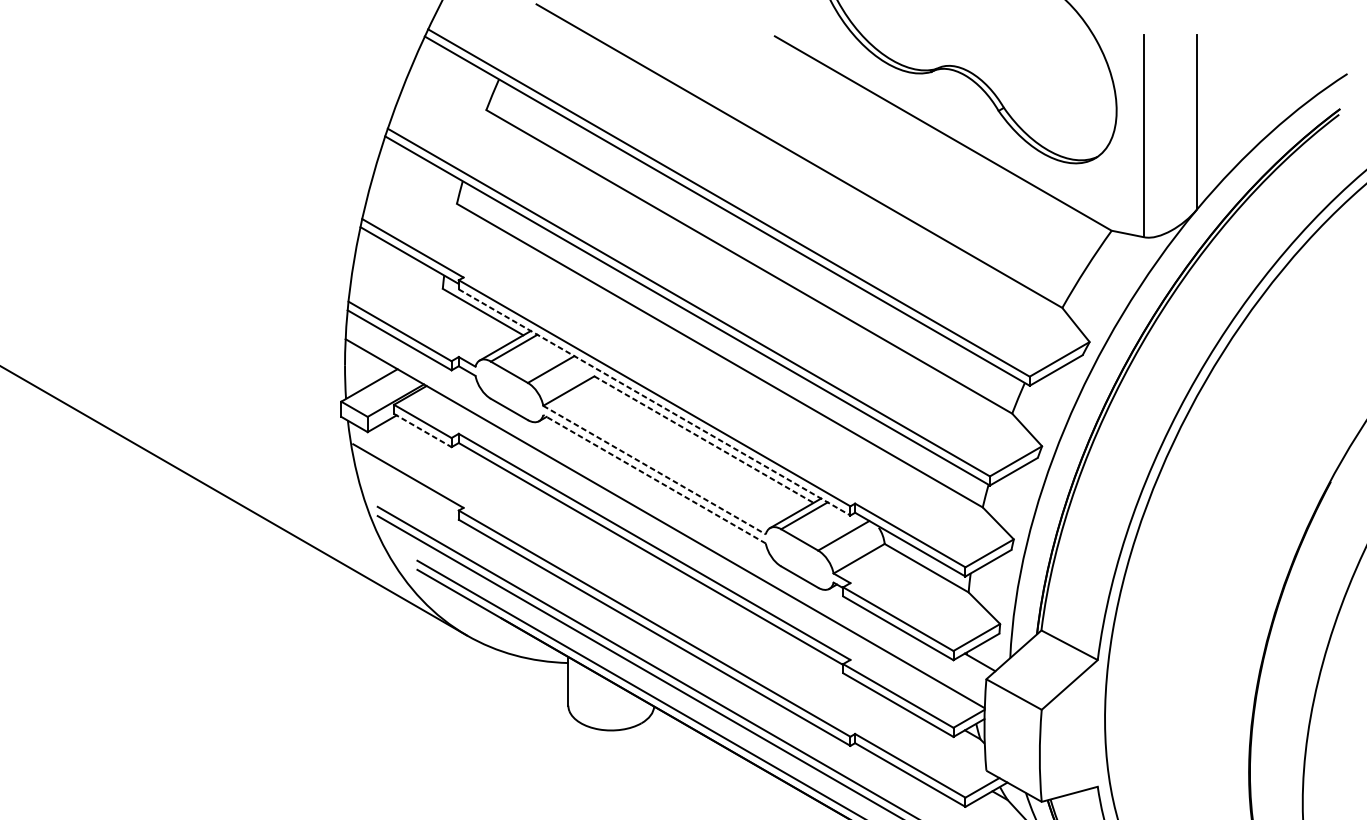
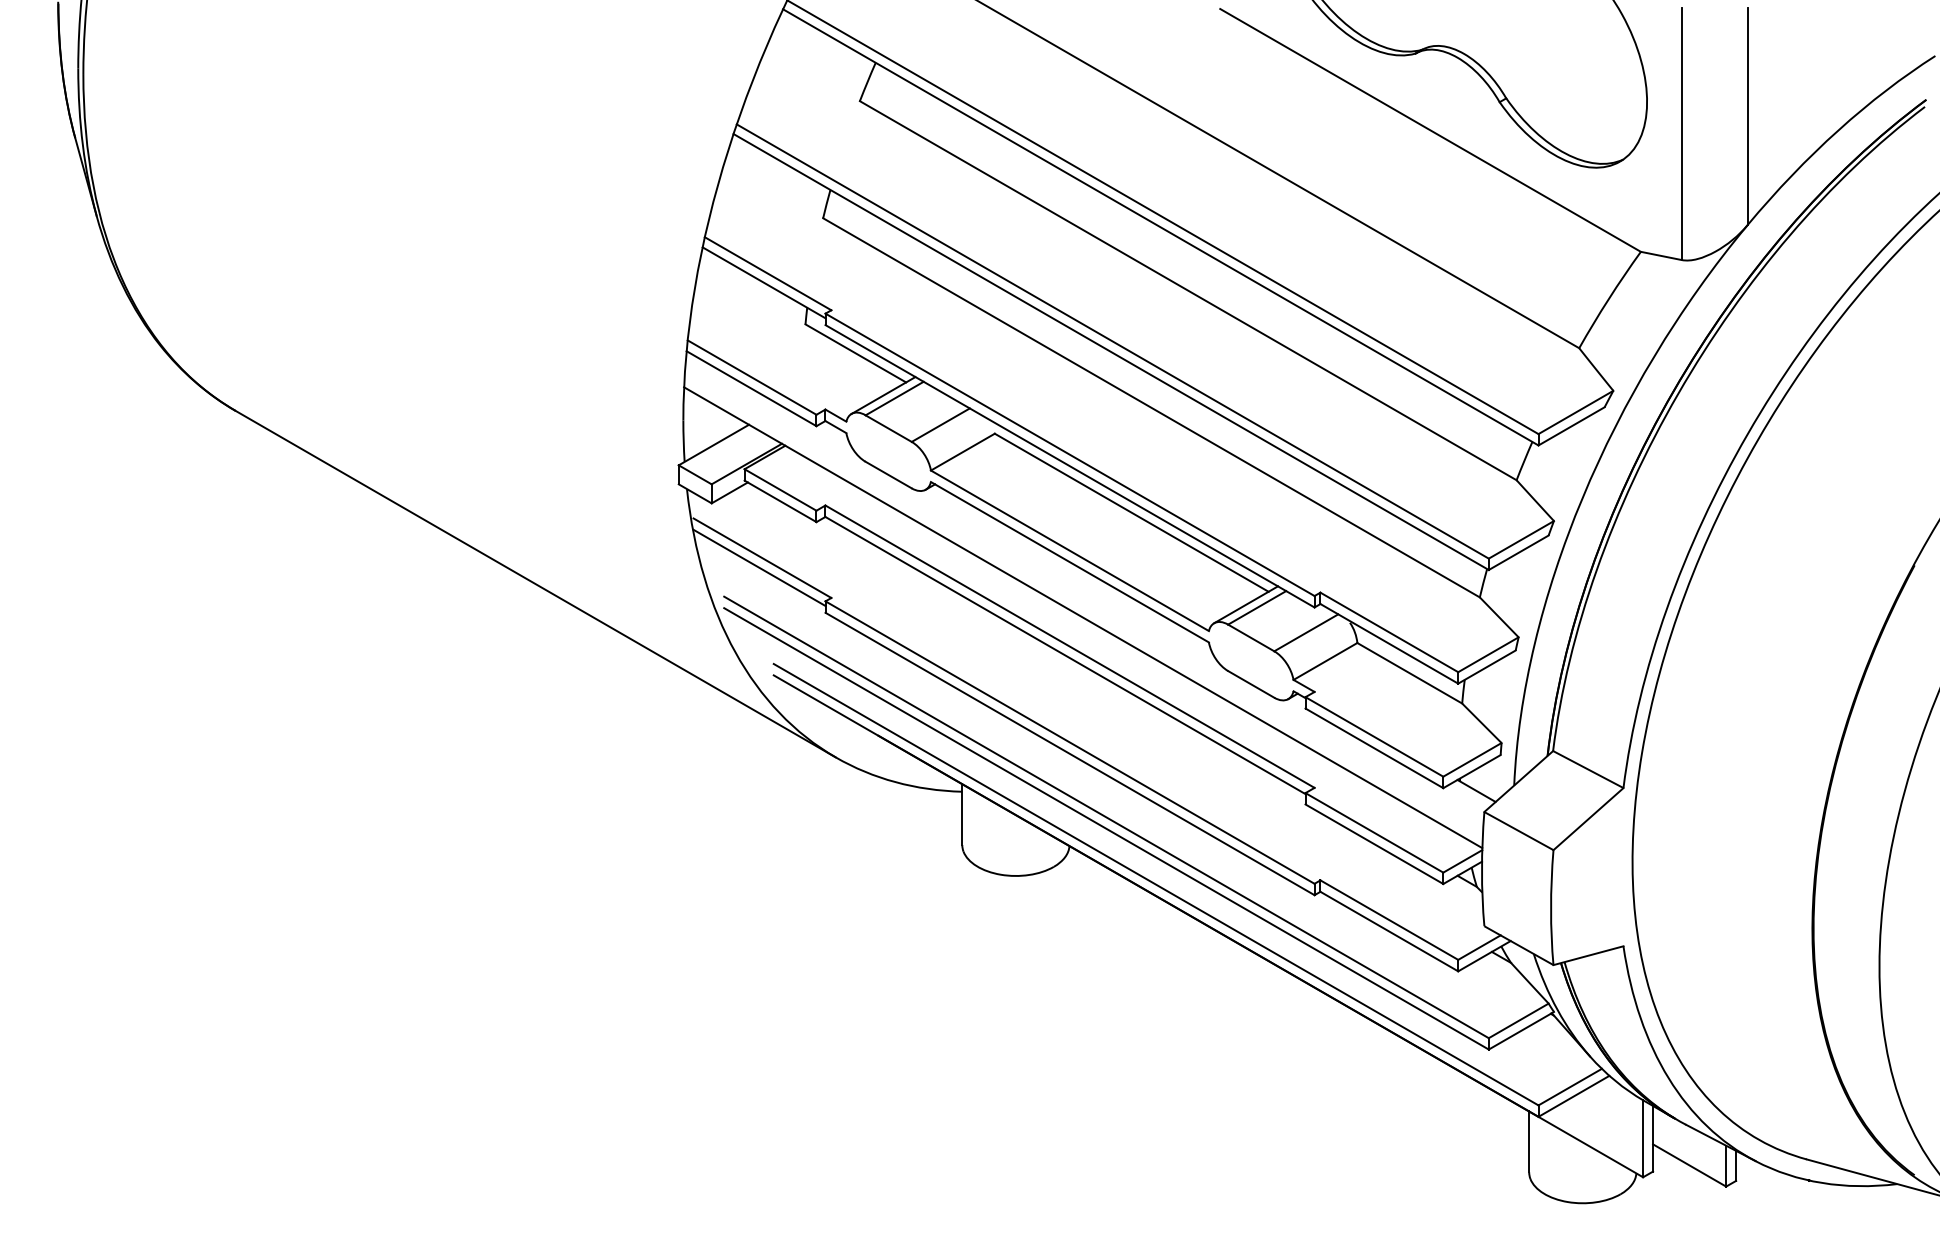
line: (655, 402) -> (1070, 466), dashed -> solid
line: (422, 430) -> (780, 501), dashed -> solid
line: (704, 440) -> (1132, 513), dashed -> solid
line: (654, 469) -> (1069, 550), dashed -> solid
line: (654, 478) -> (1069, 561), dashed -> solid
line: (405, 483) -> (759, 567), added

